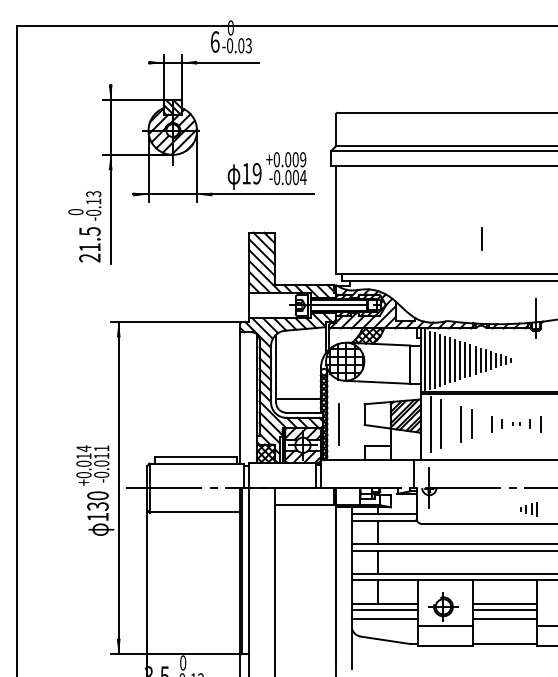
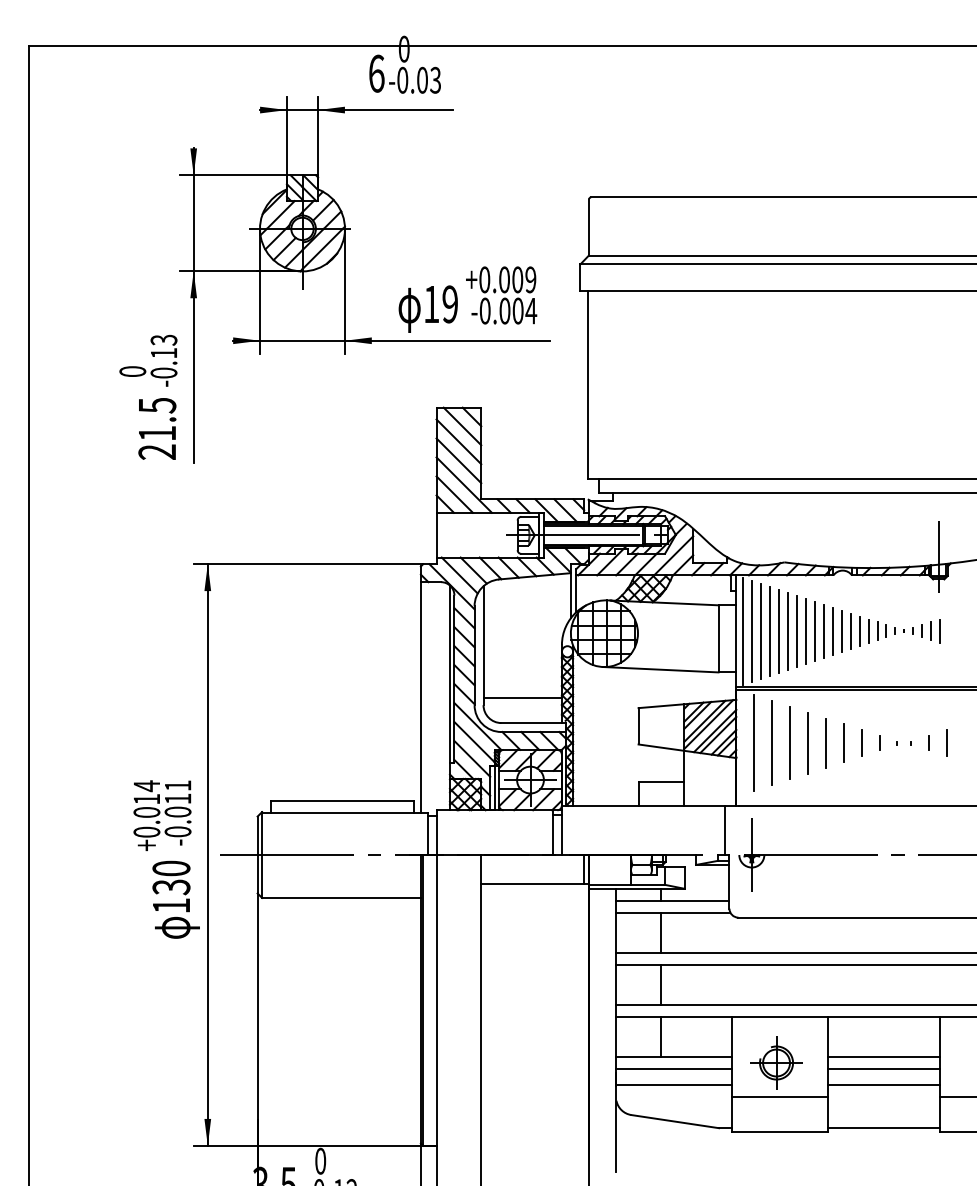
line: (481, 238) -> (843, 741), moved
line: (338, 424) -> (788, 743), moved
part: (528, 509) -> (925, 631), moved

